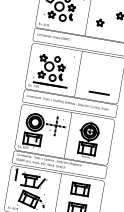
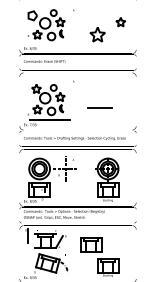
part: (100, 22) -> (98, 34), size x1.6
line: (98, 92) -> (99, 107), moved
part: (80, 189) -> (91, 244), moved

